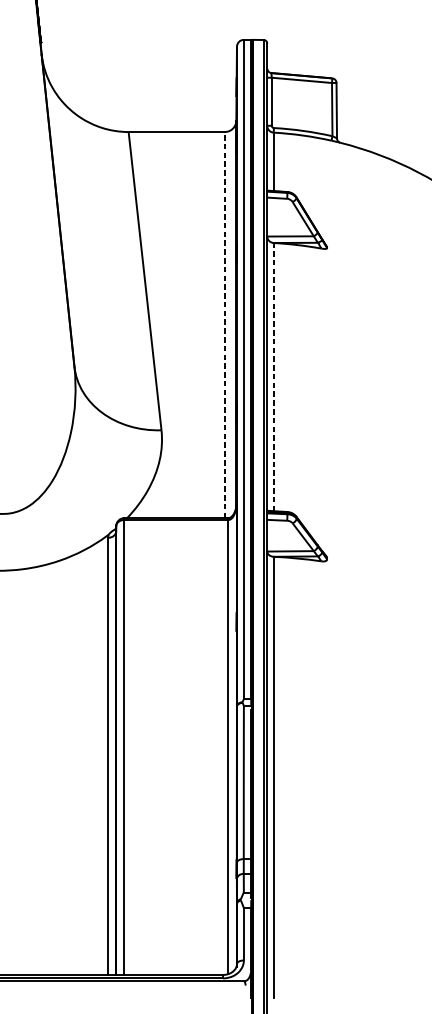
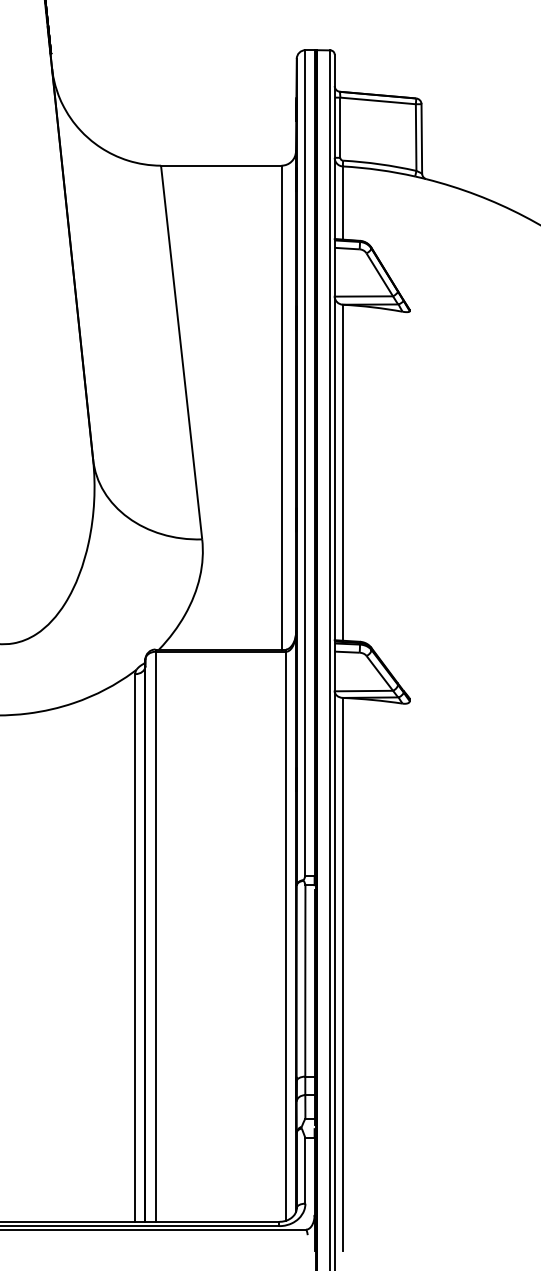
line: (224, 325) -> (281, 407), dashed -> solid
line: (273, 376) -> (342, 472), dashed -> solid

